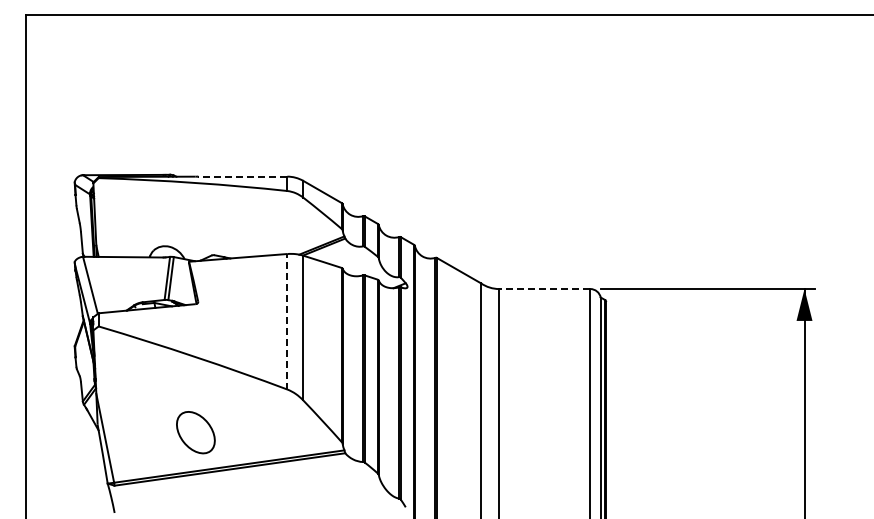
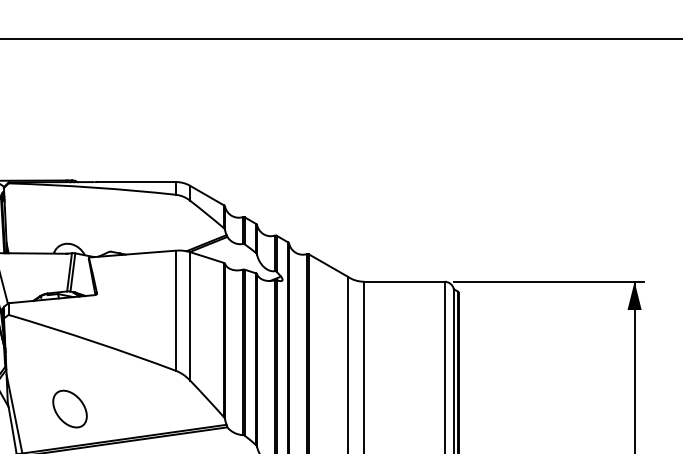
line: (242, 176) -> (136, 181), dashed -> solid
line: (544, 289) -> (404, 282), dashed -> solid
line: (287, 321) -> (176, 310), dashed -> solid
part: (195, 432) -> (69, 408), moved

